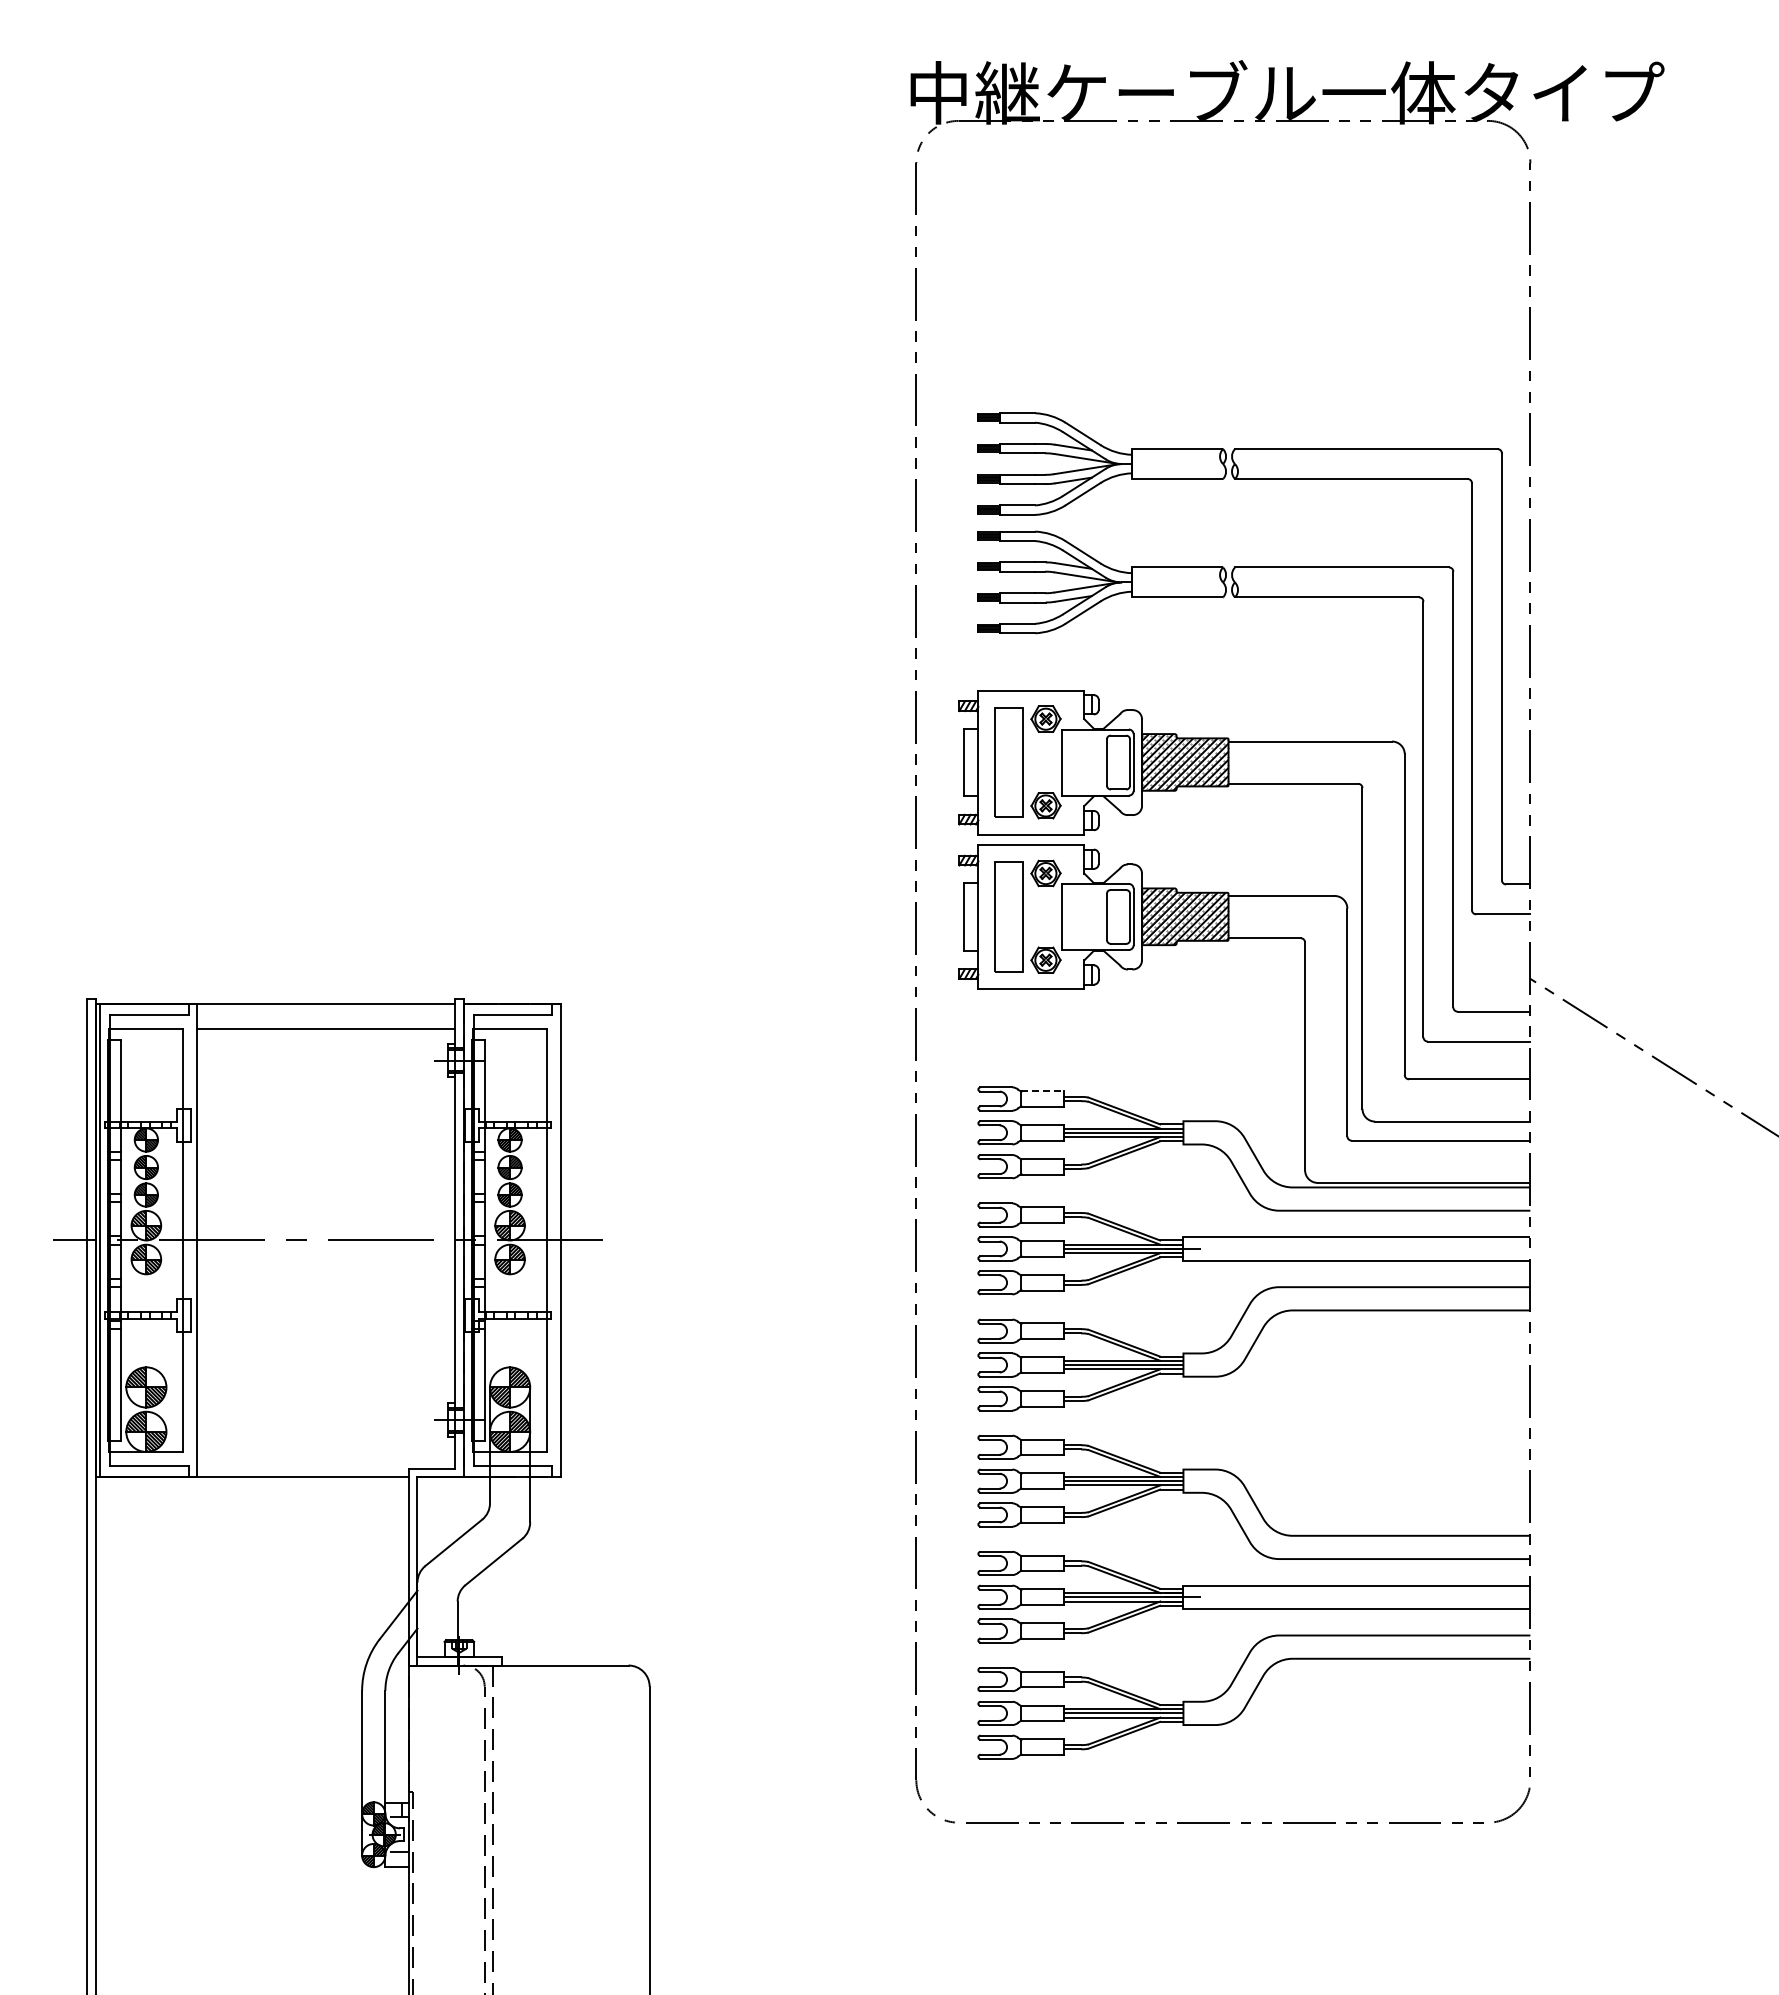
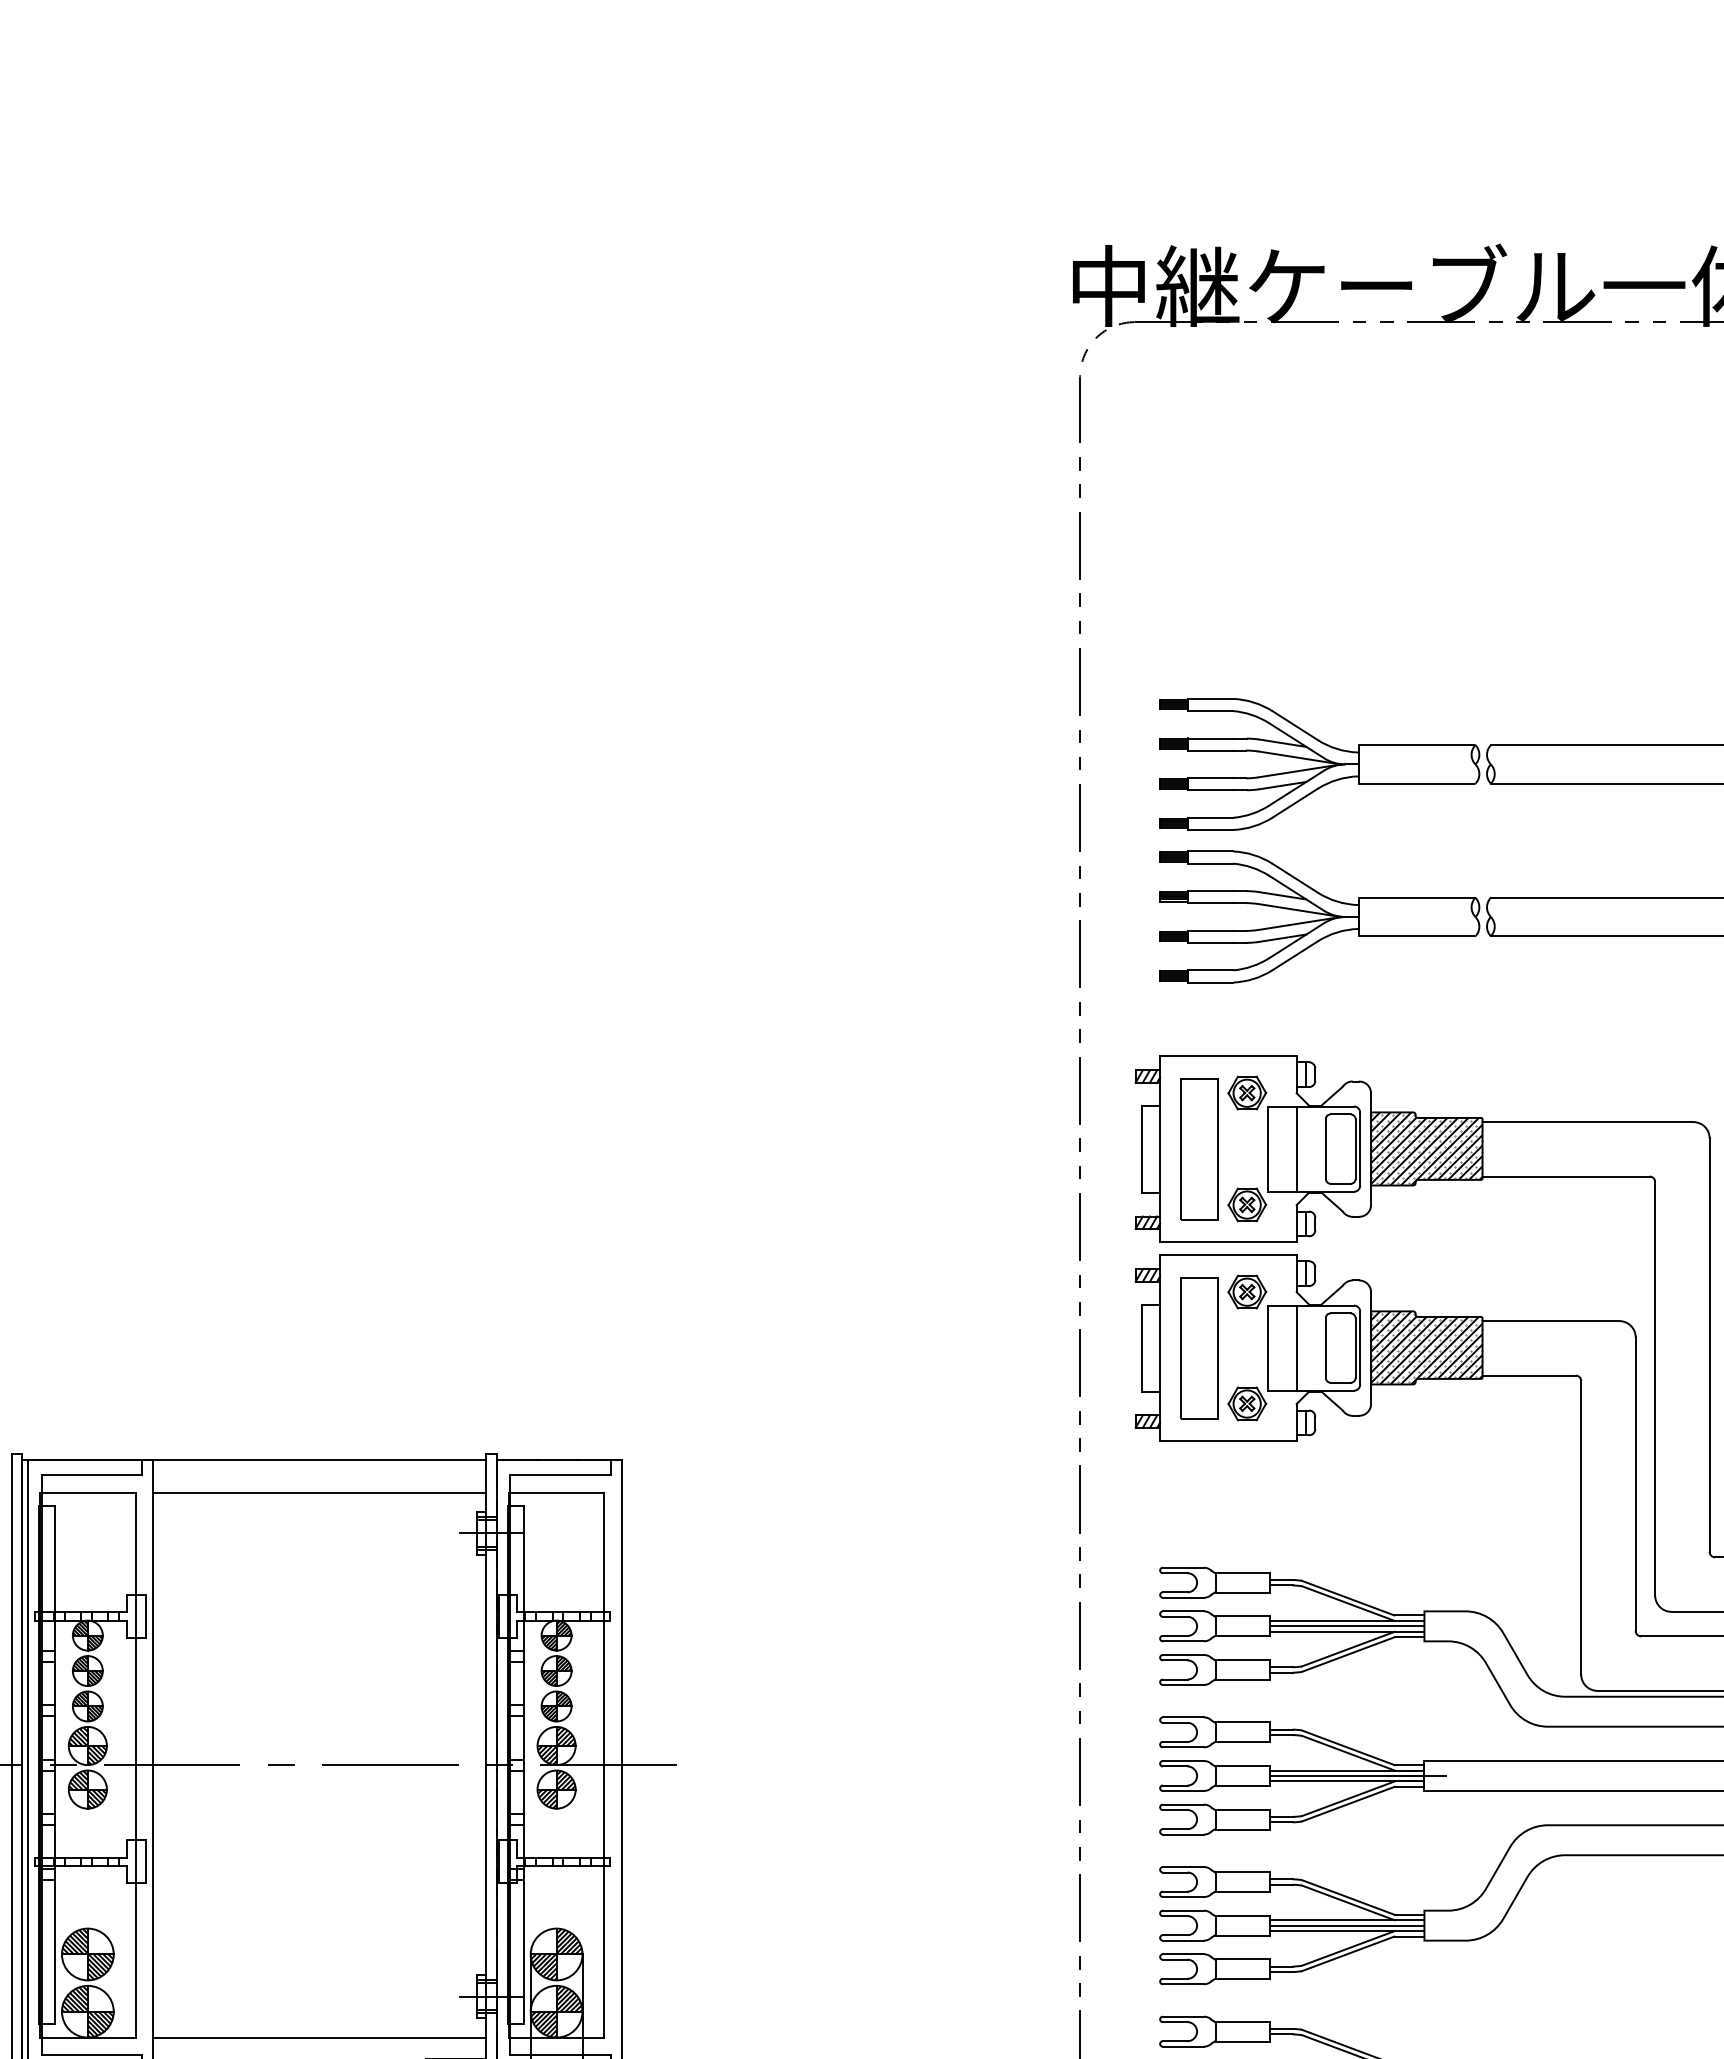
line: (1084, 762) -> (1296, 1149), added
line: (1084, 916) -> (1296, 1347), added
line: (1043, 1091) -> (1244, 1573), dashed -> solid
line: (326, 1451) -> (319, 2037), added

